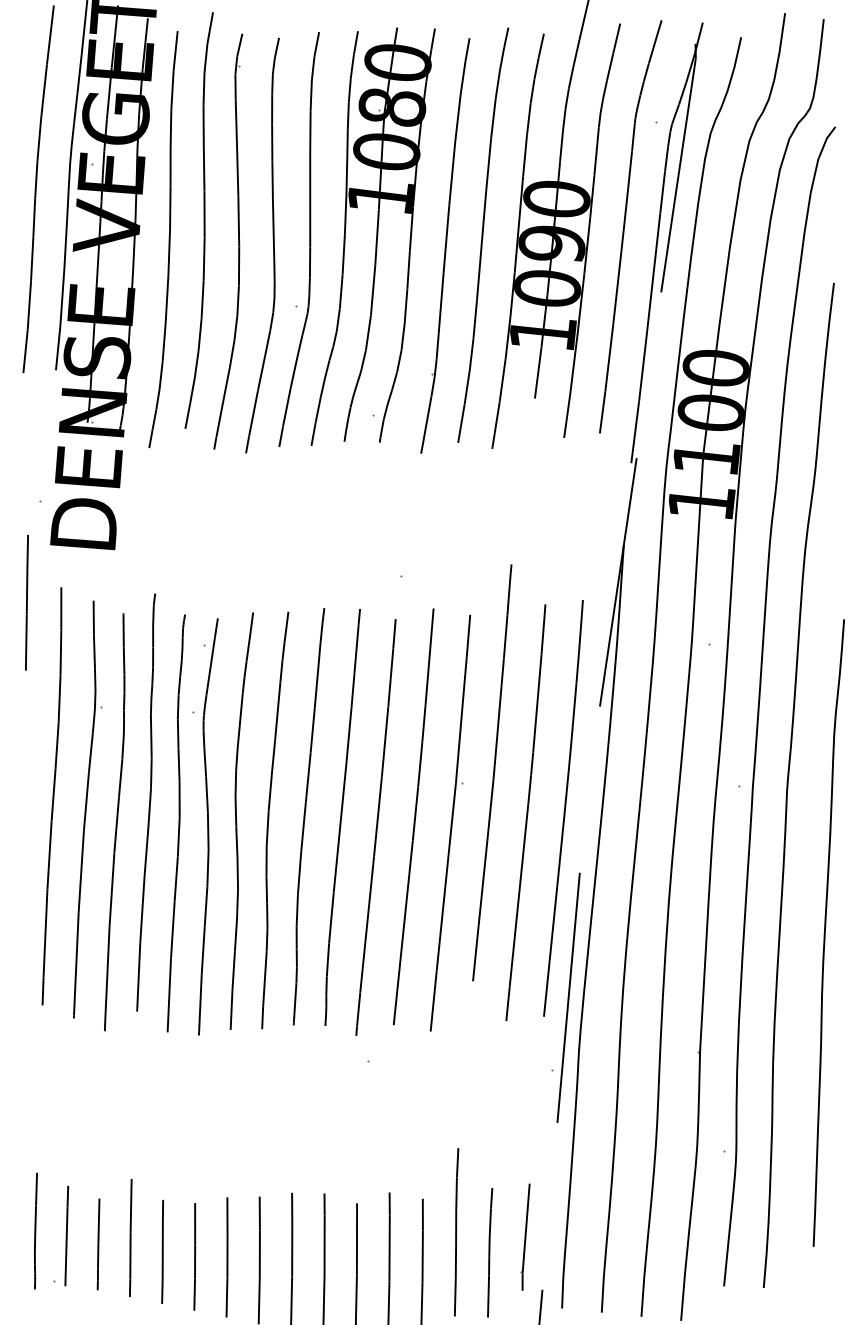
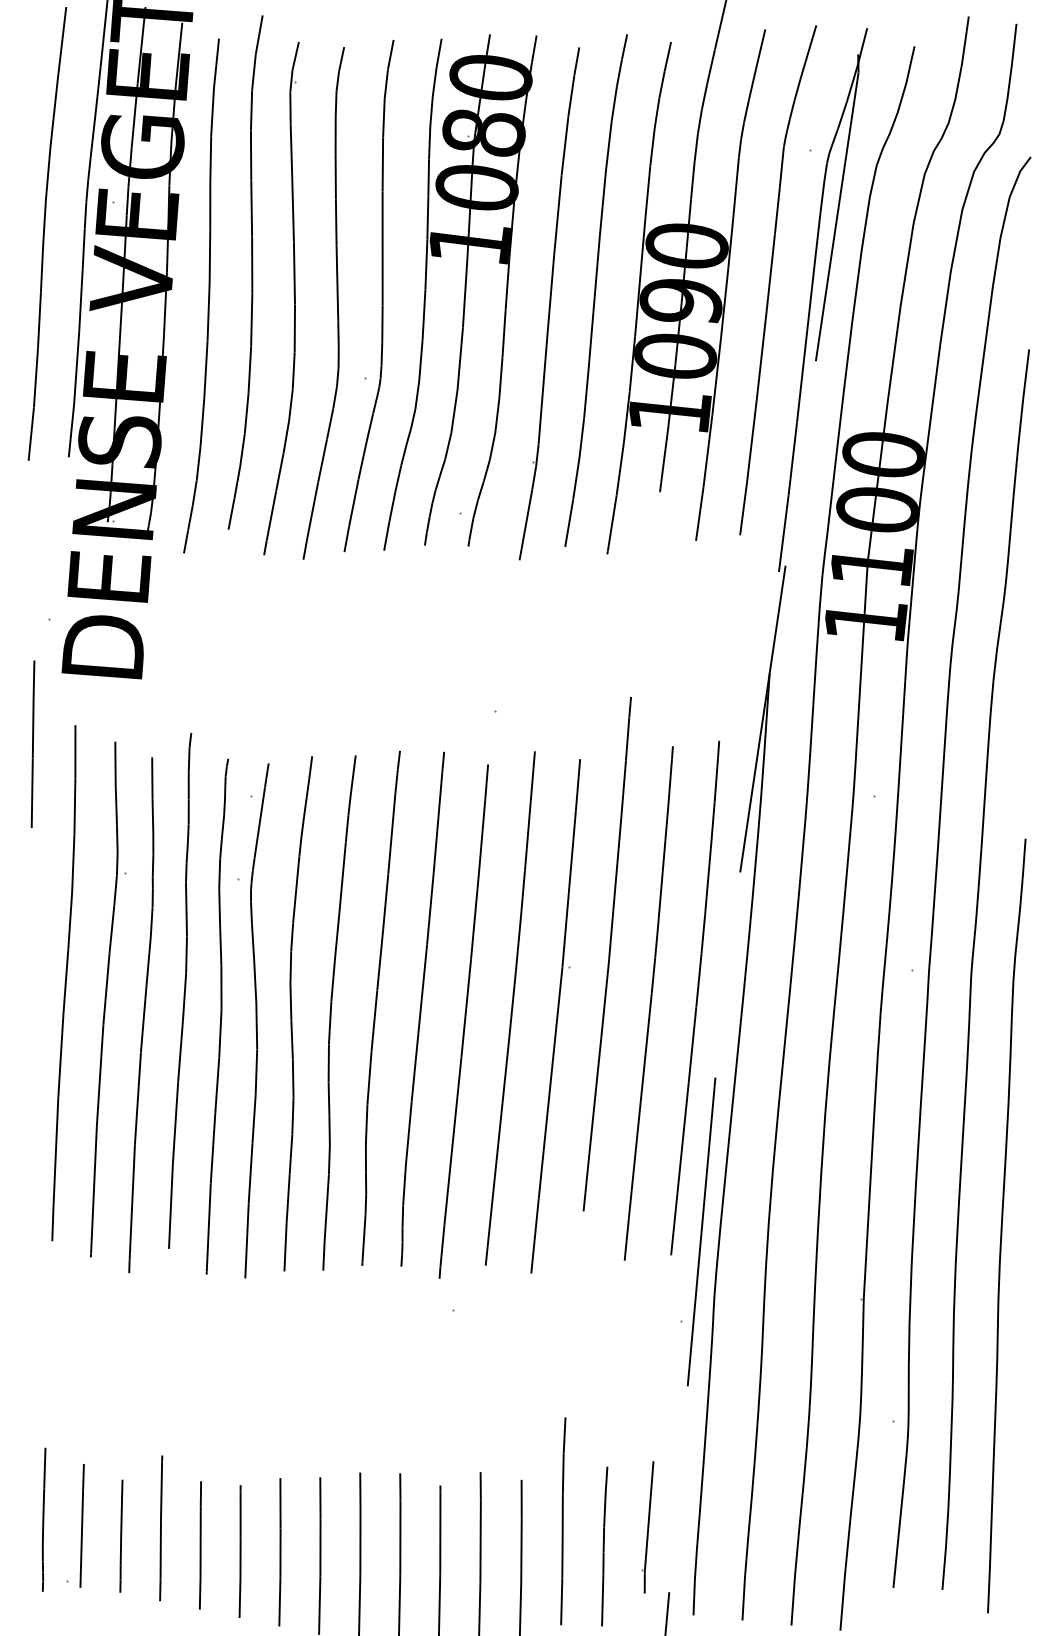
curve: (825, 932) -> (1002, 1225), moved

